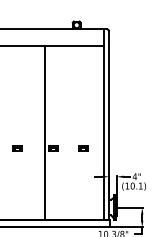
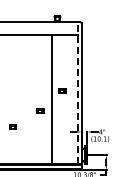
line: (103, 123) -> (77, 92), solid -> dashed
line: (46, 131) -> (52, 98), moved
part: (16, 147) -> (12, 126), moved
part: (83, 147) -> (62, 90), moved

